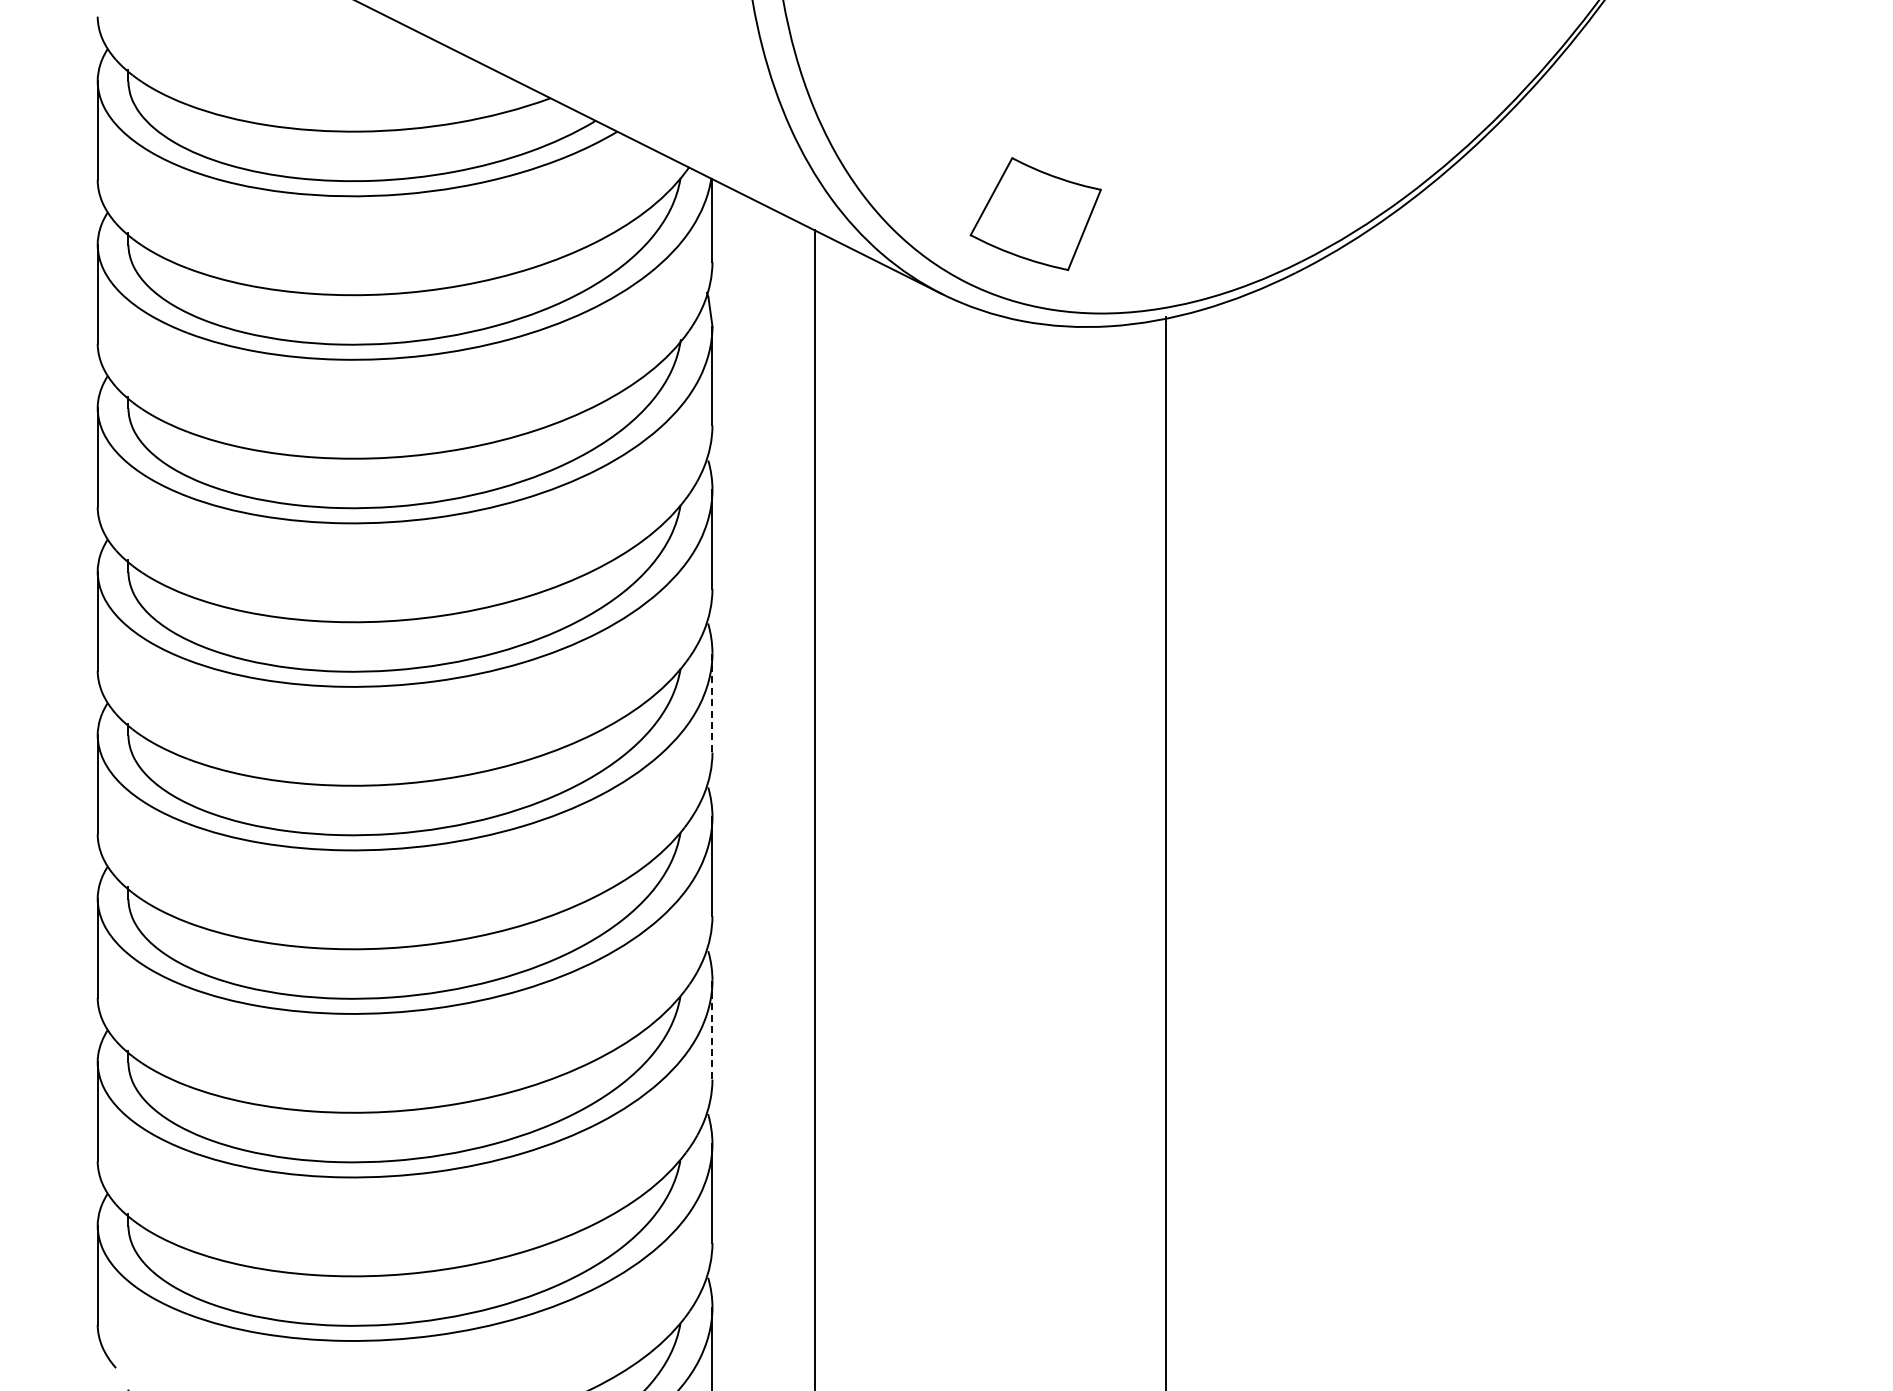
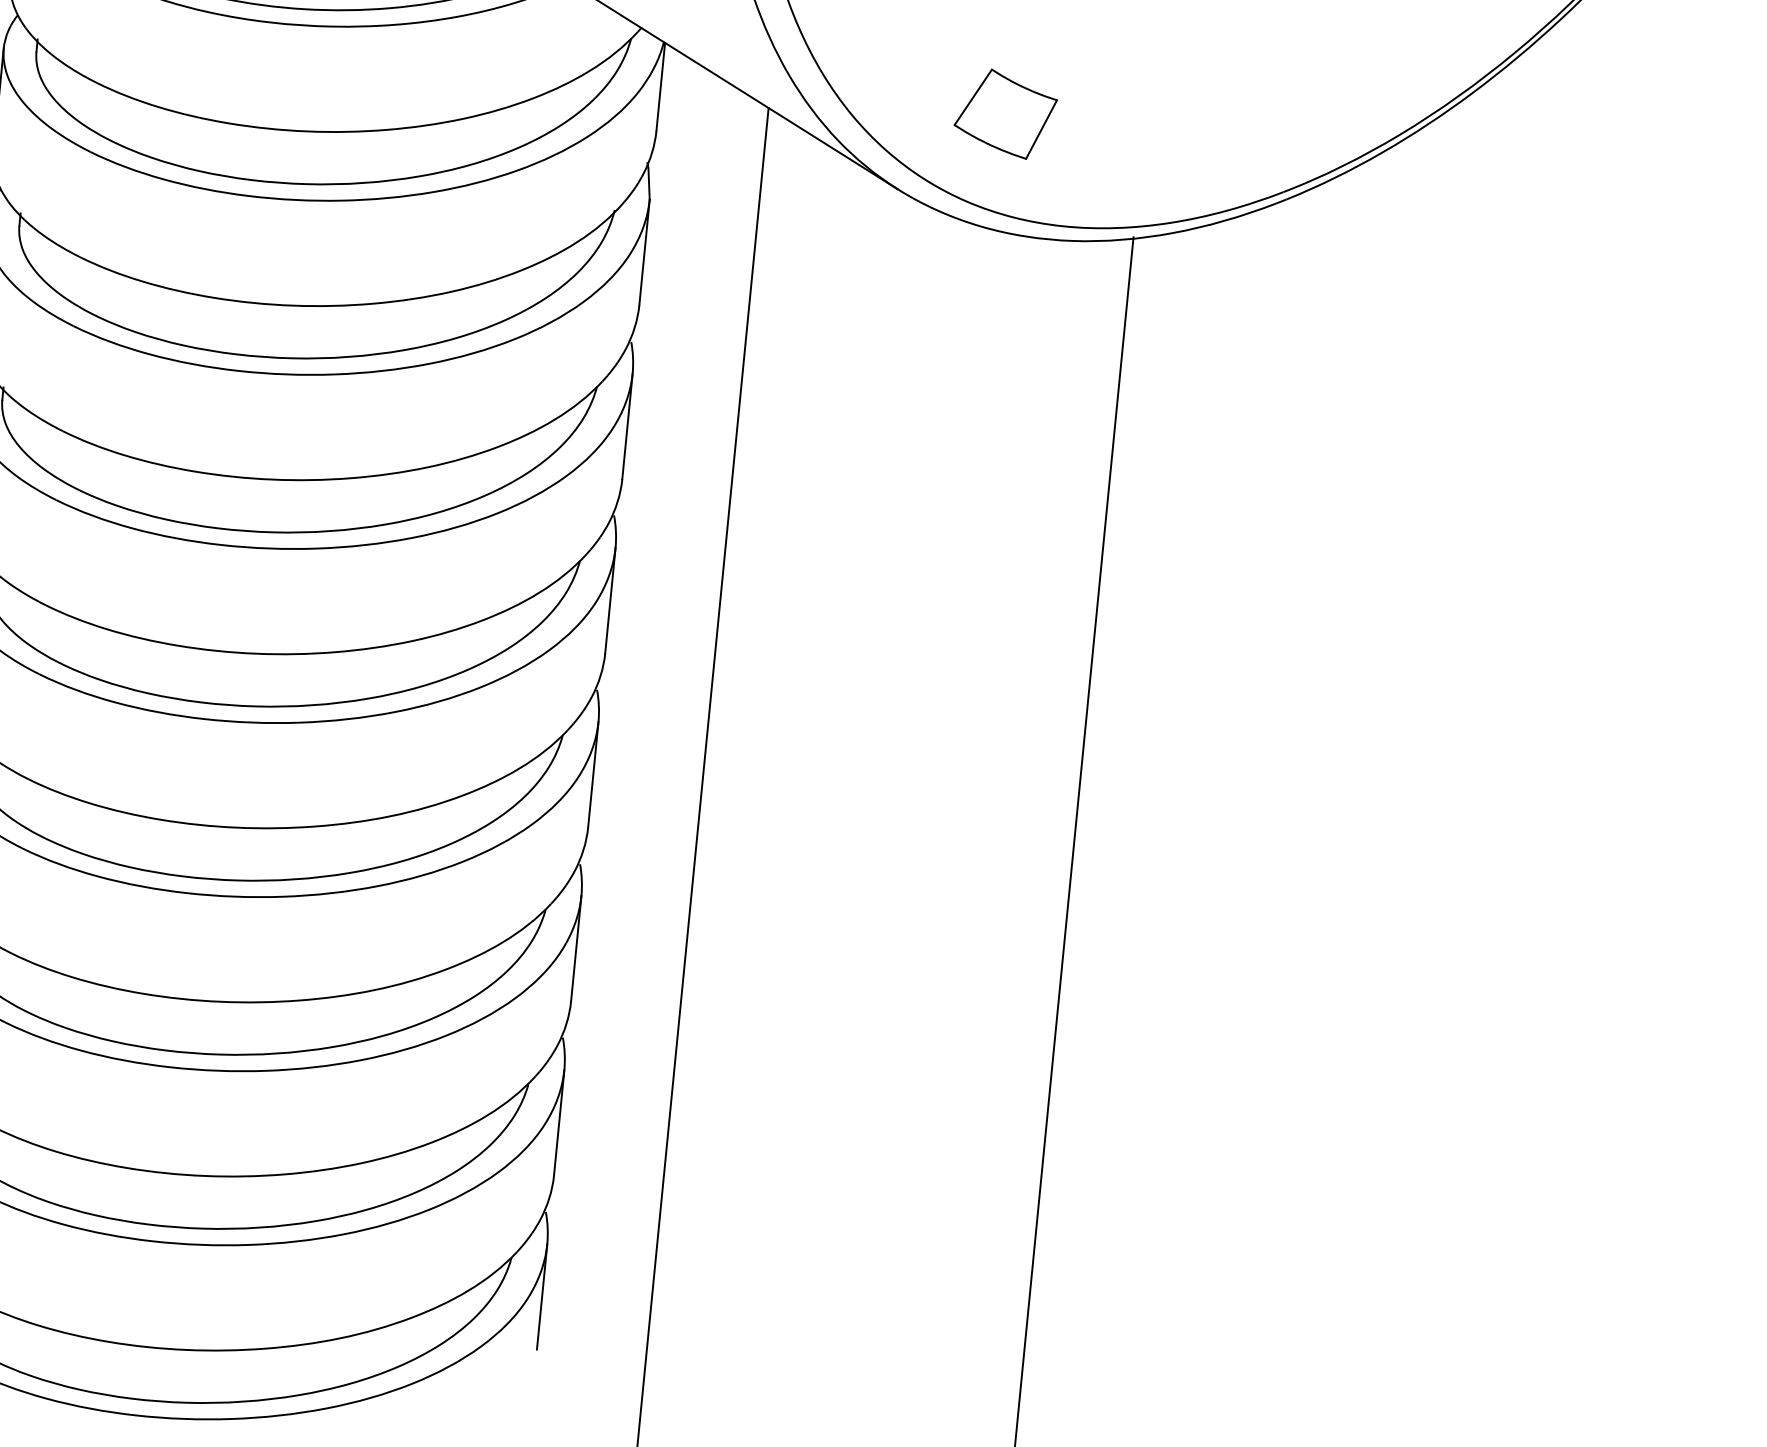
part: (1035, 214) -> (1005, 114), size x0.71
line: (712, 703) -> (610, 601), dashed -> solid
line: (712, 1030) -> (576, 949), dashed -> solid

